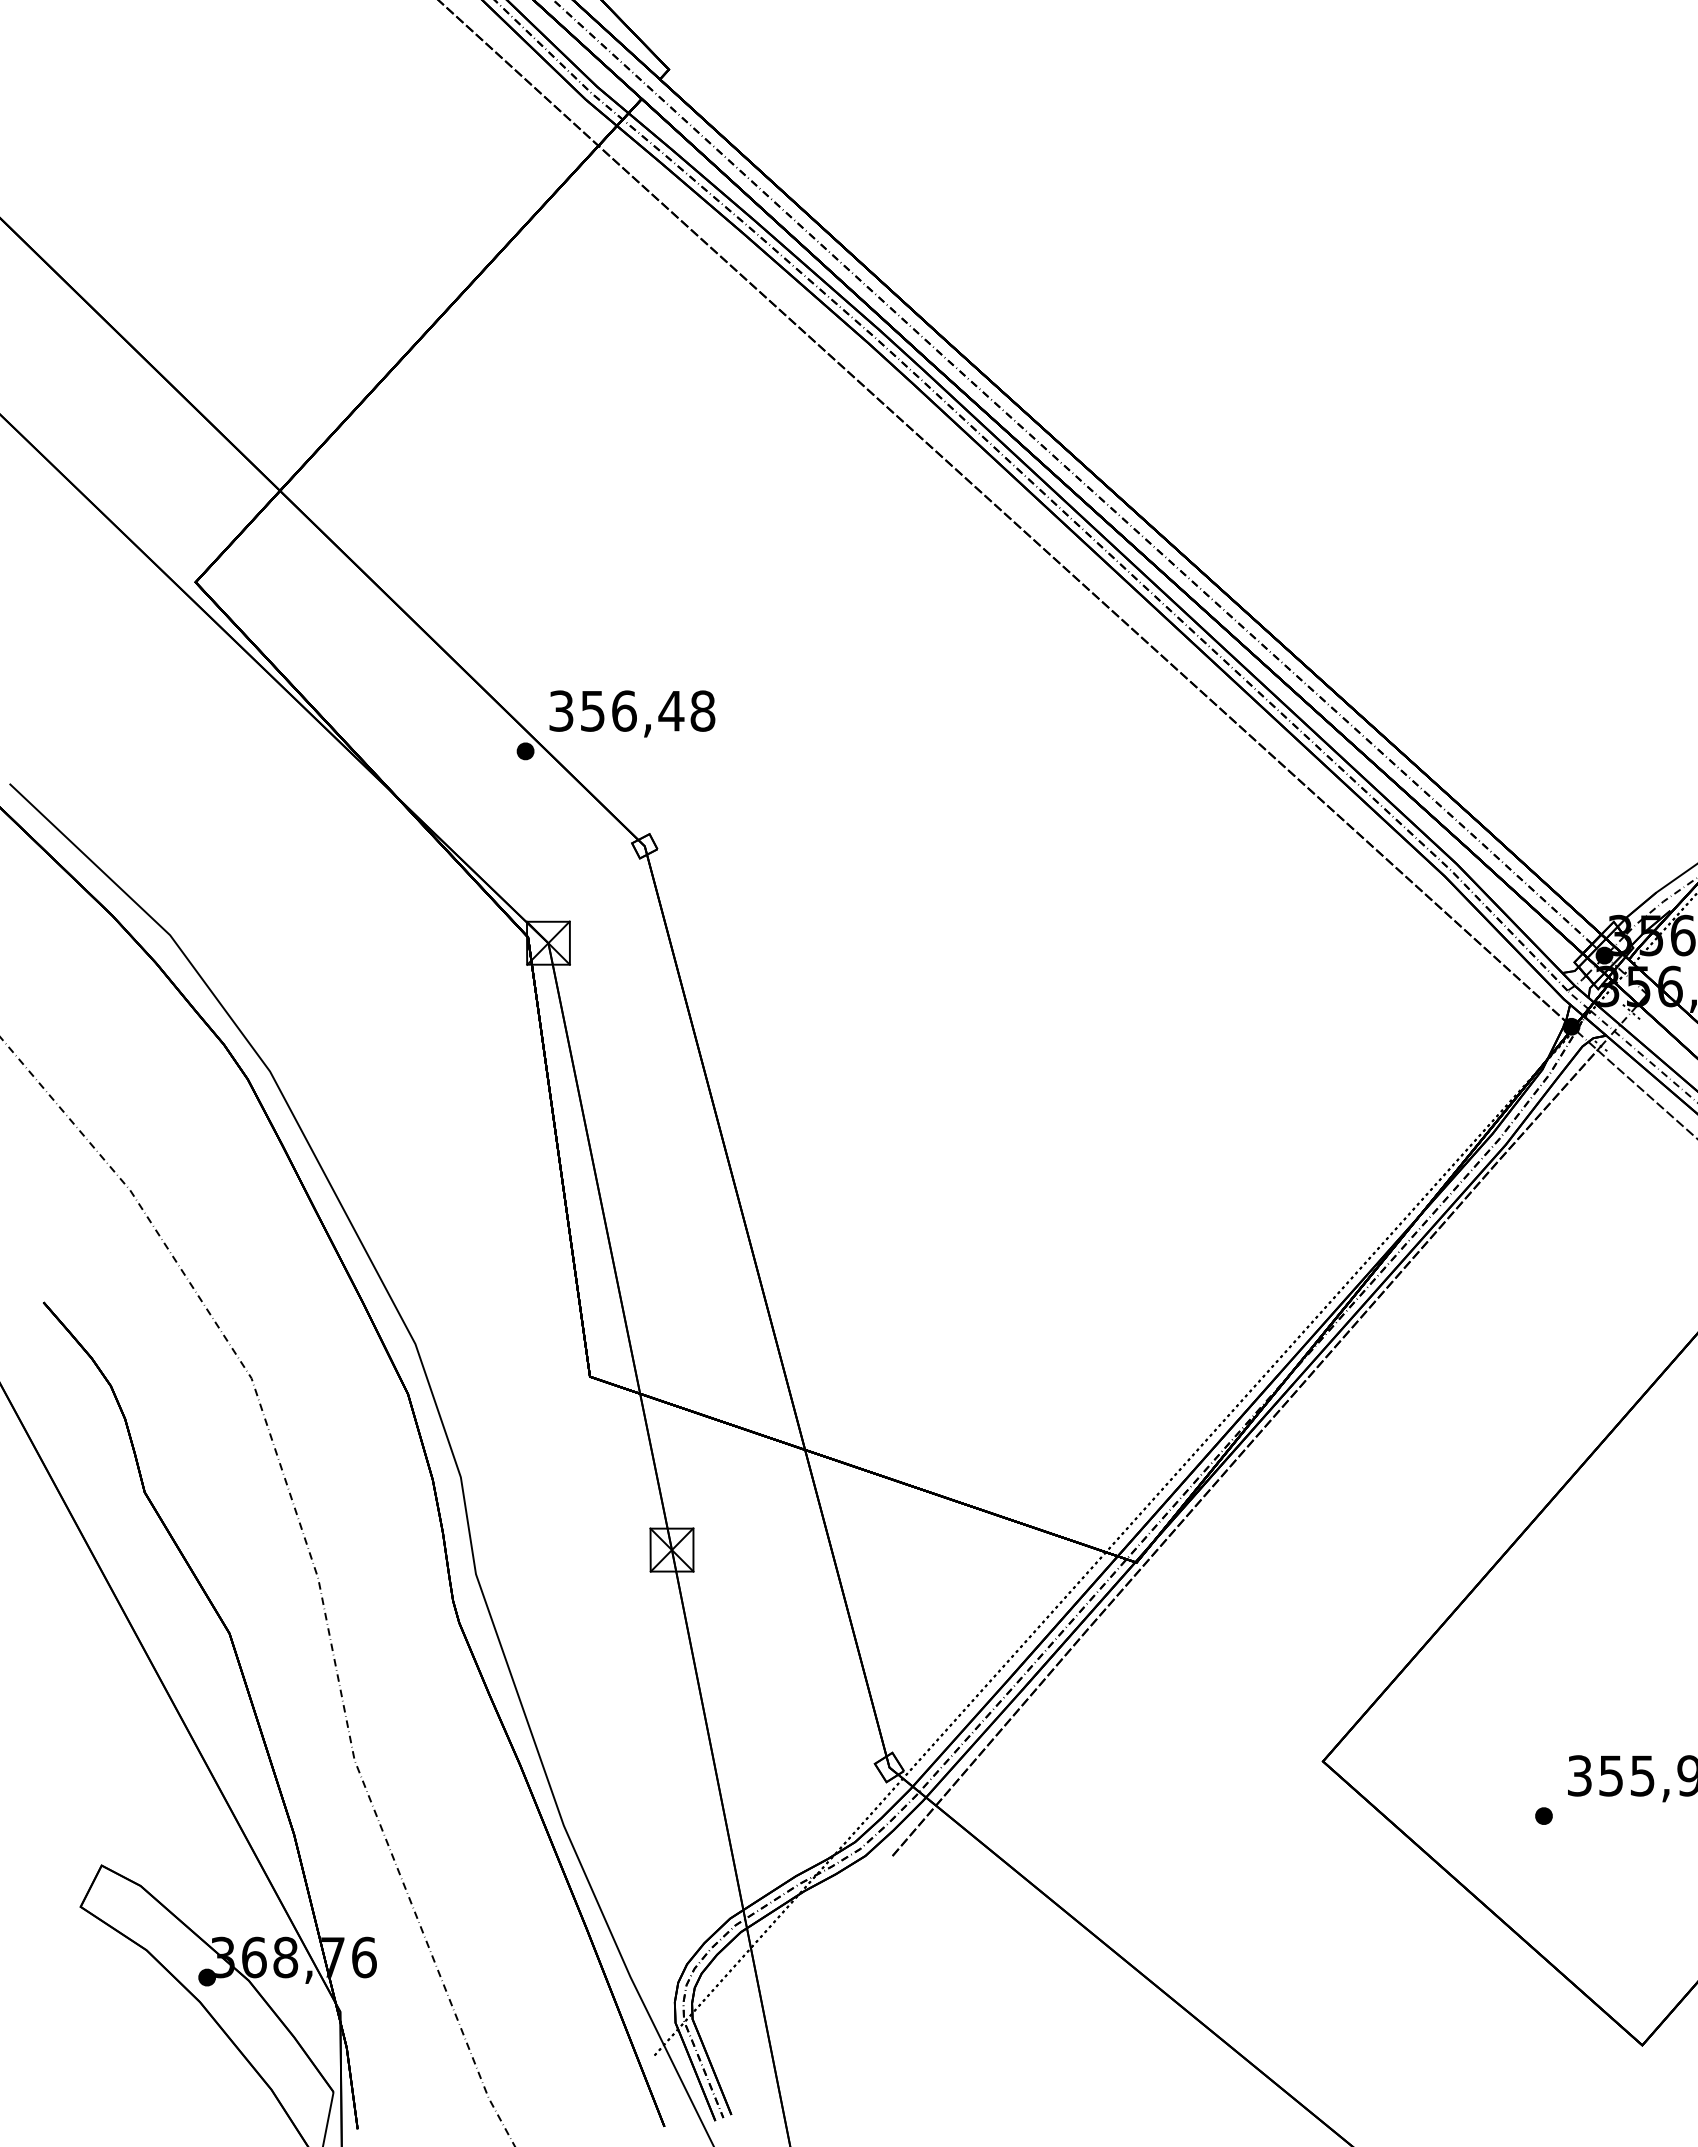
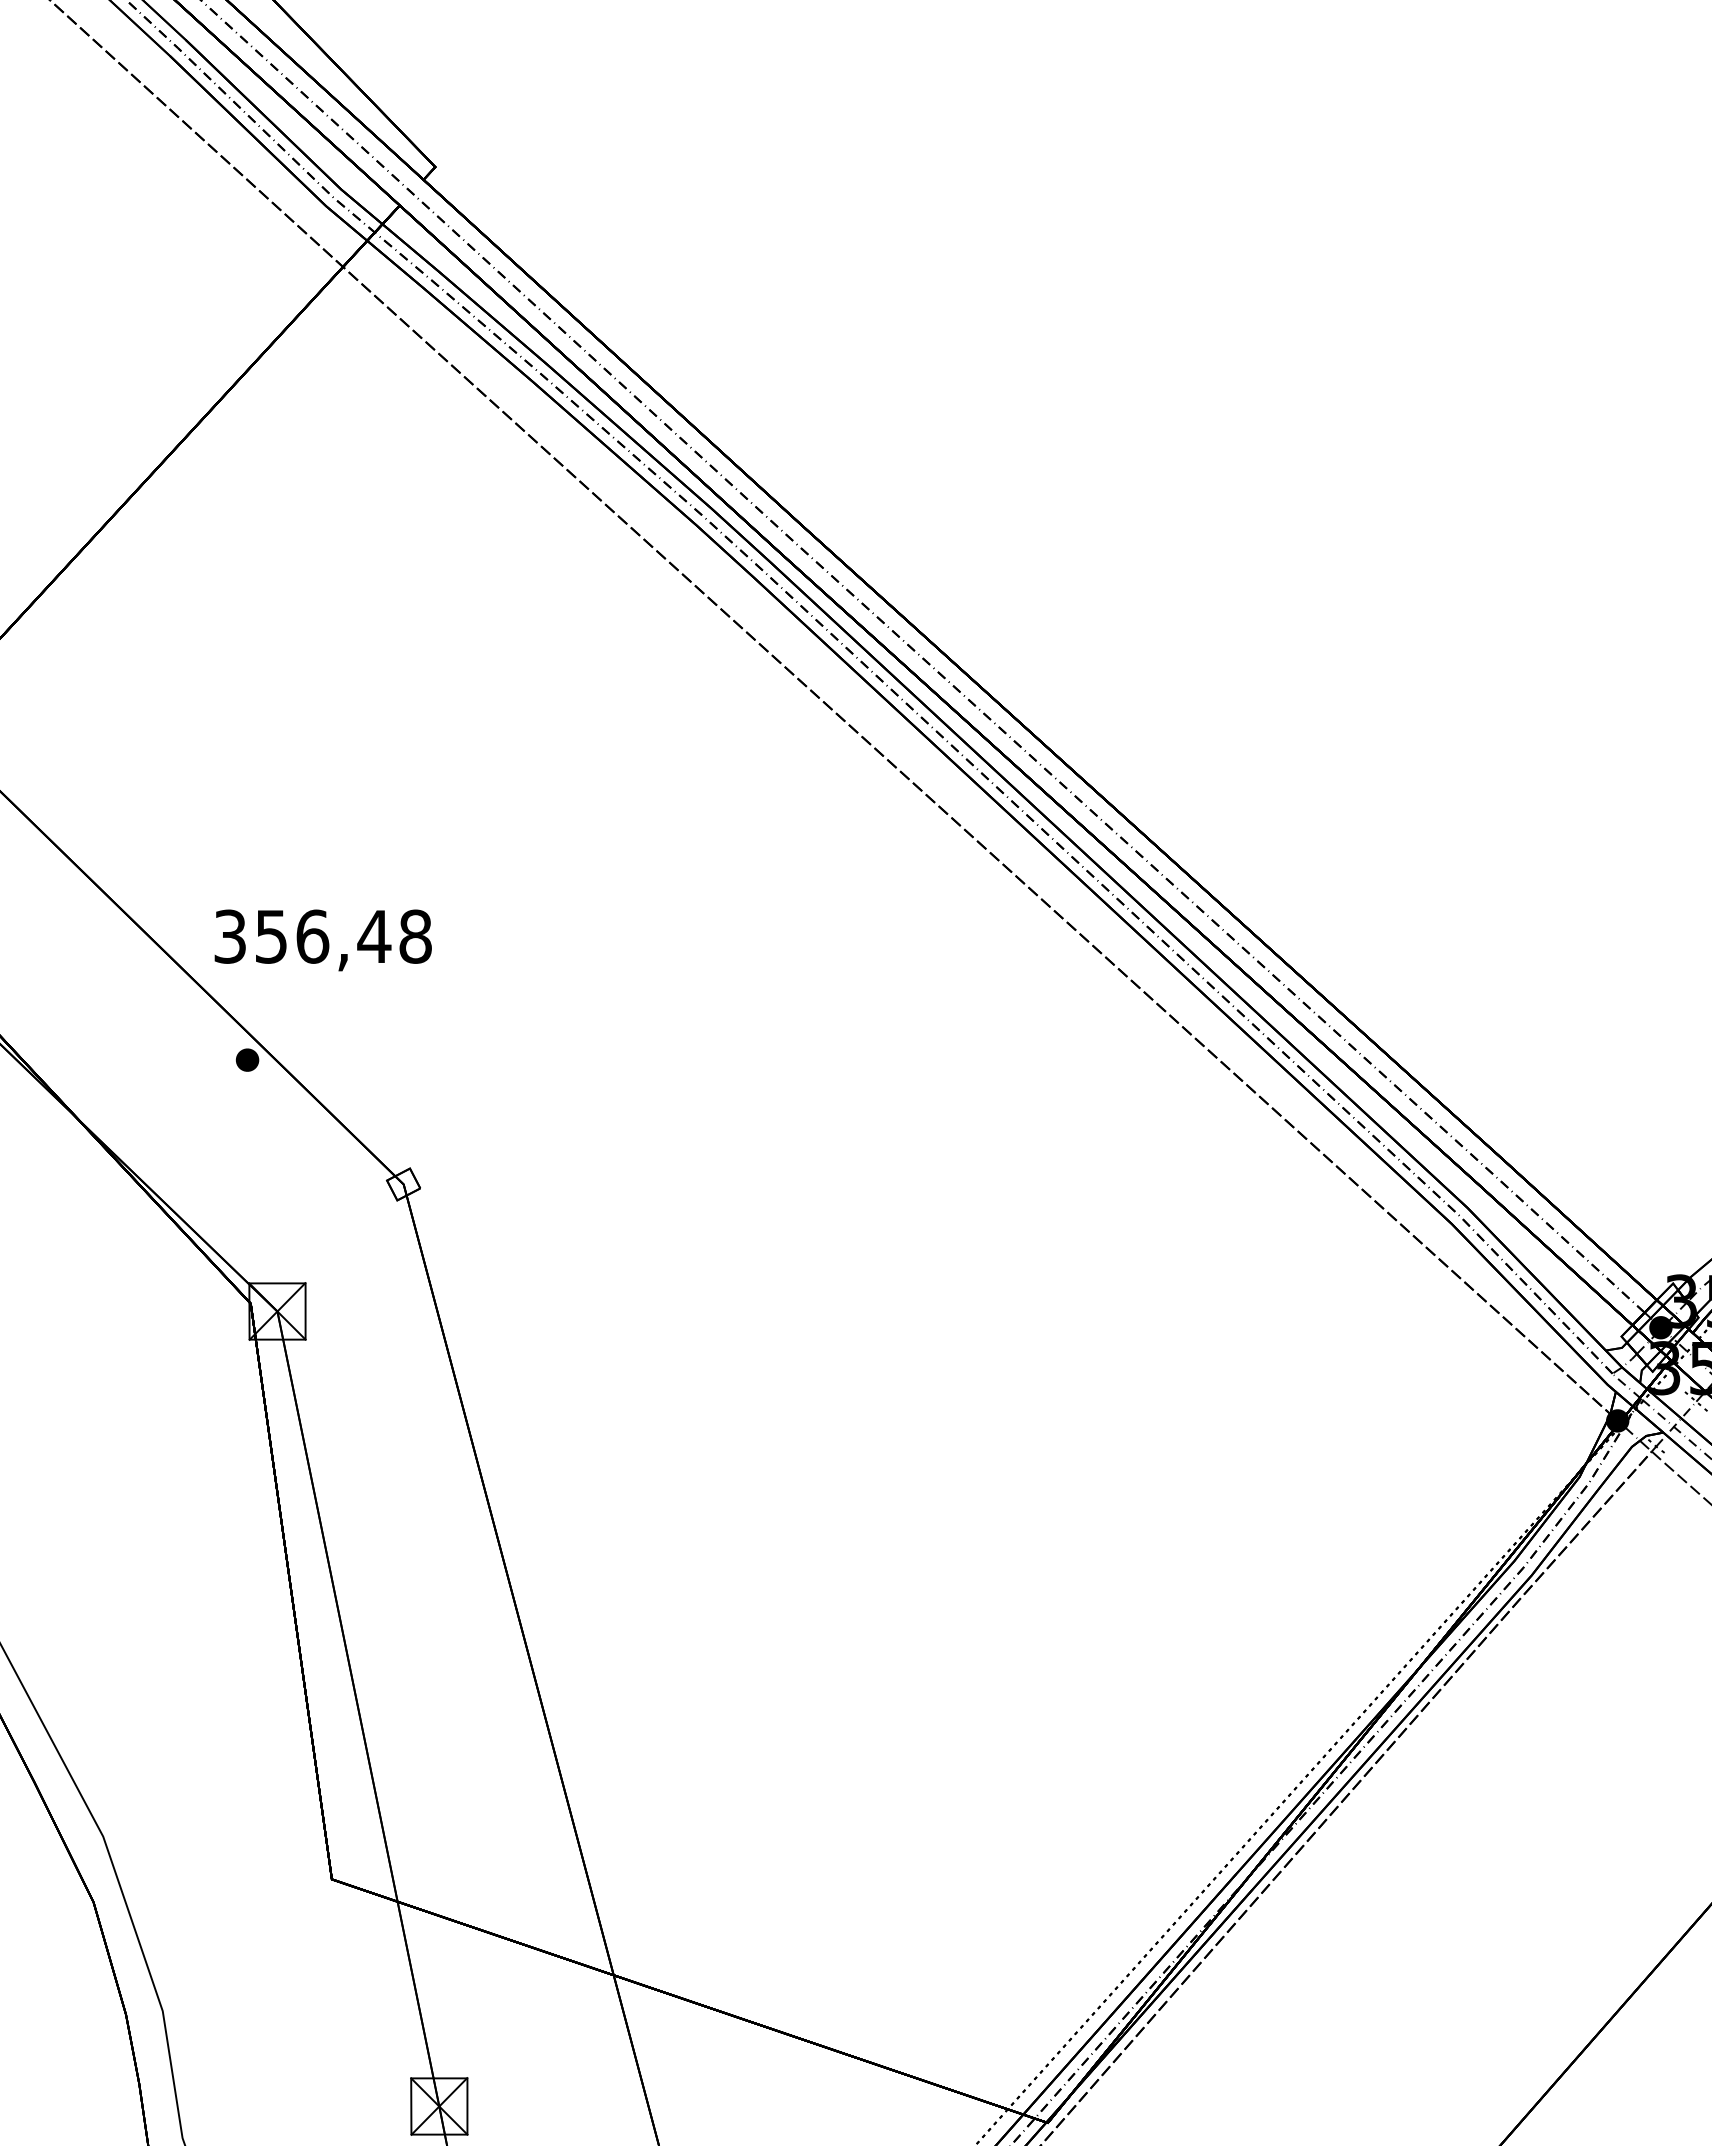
text: (632, 713) -> (323, 939), moved

